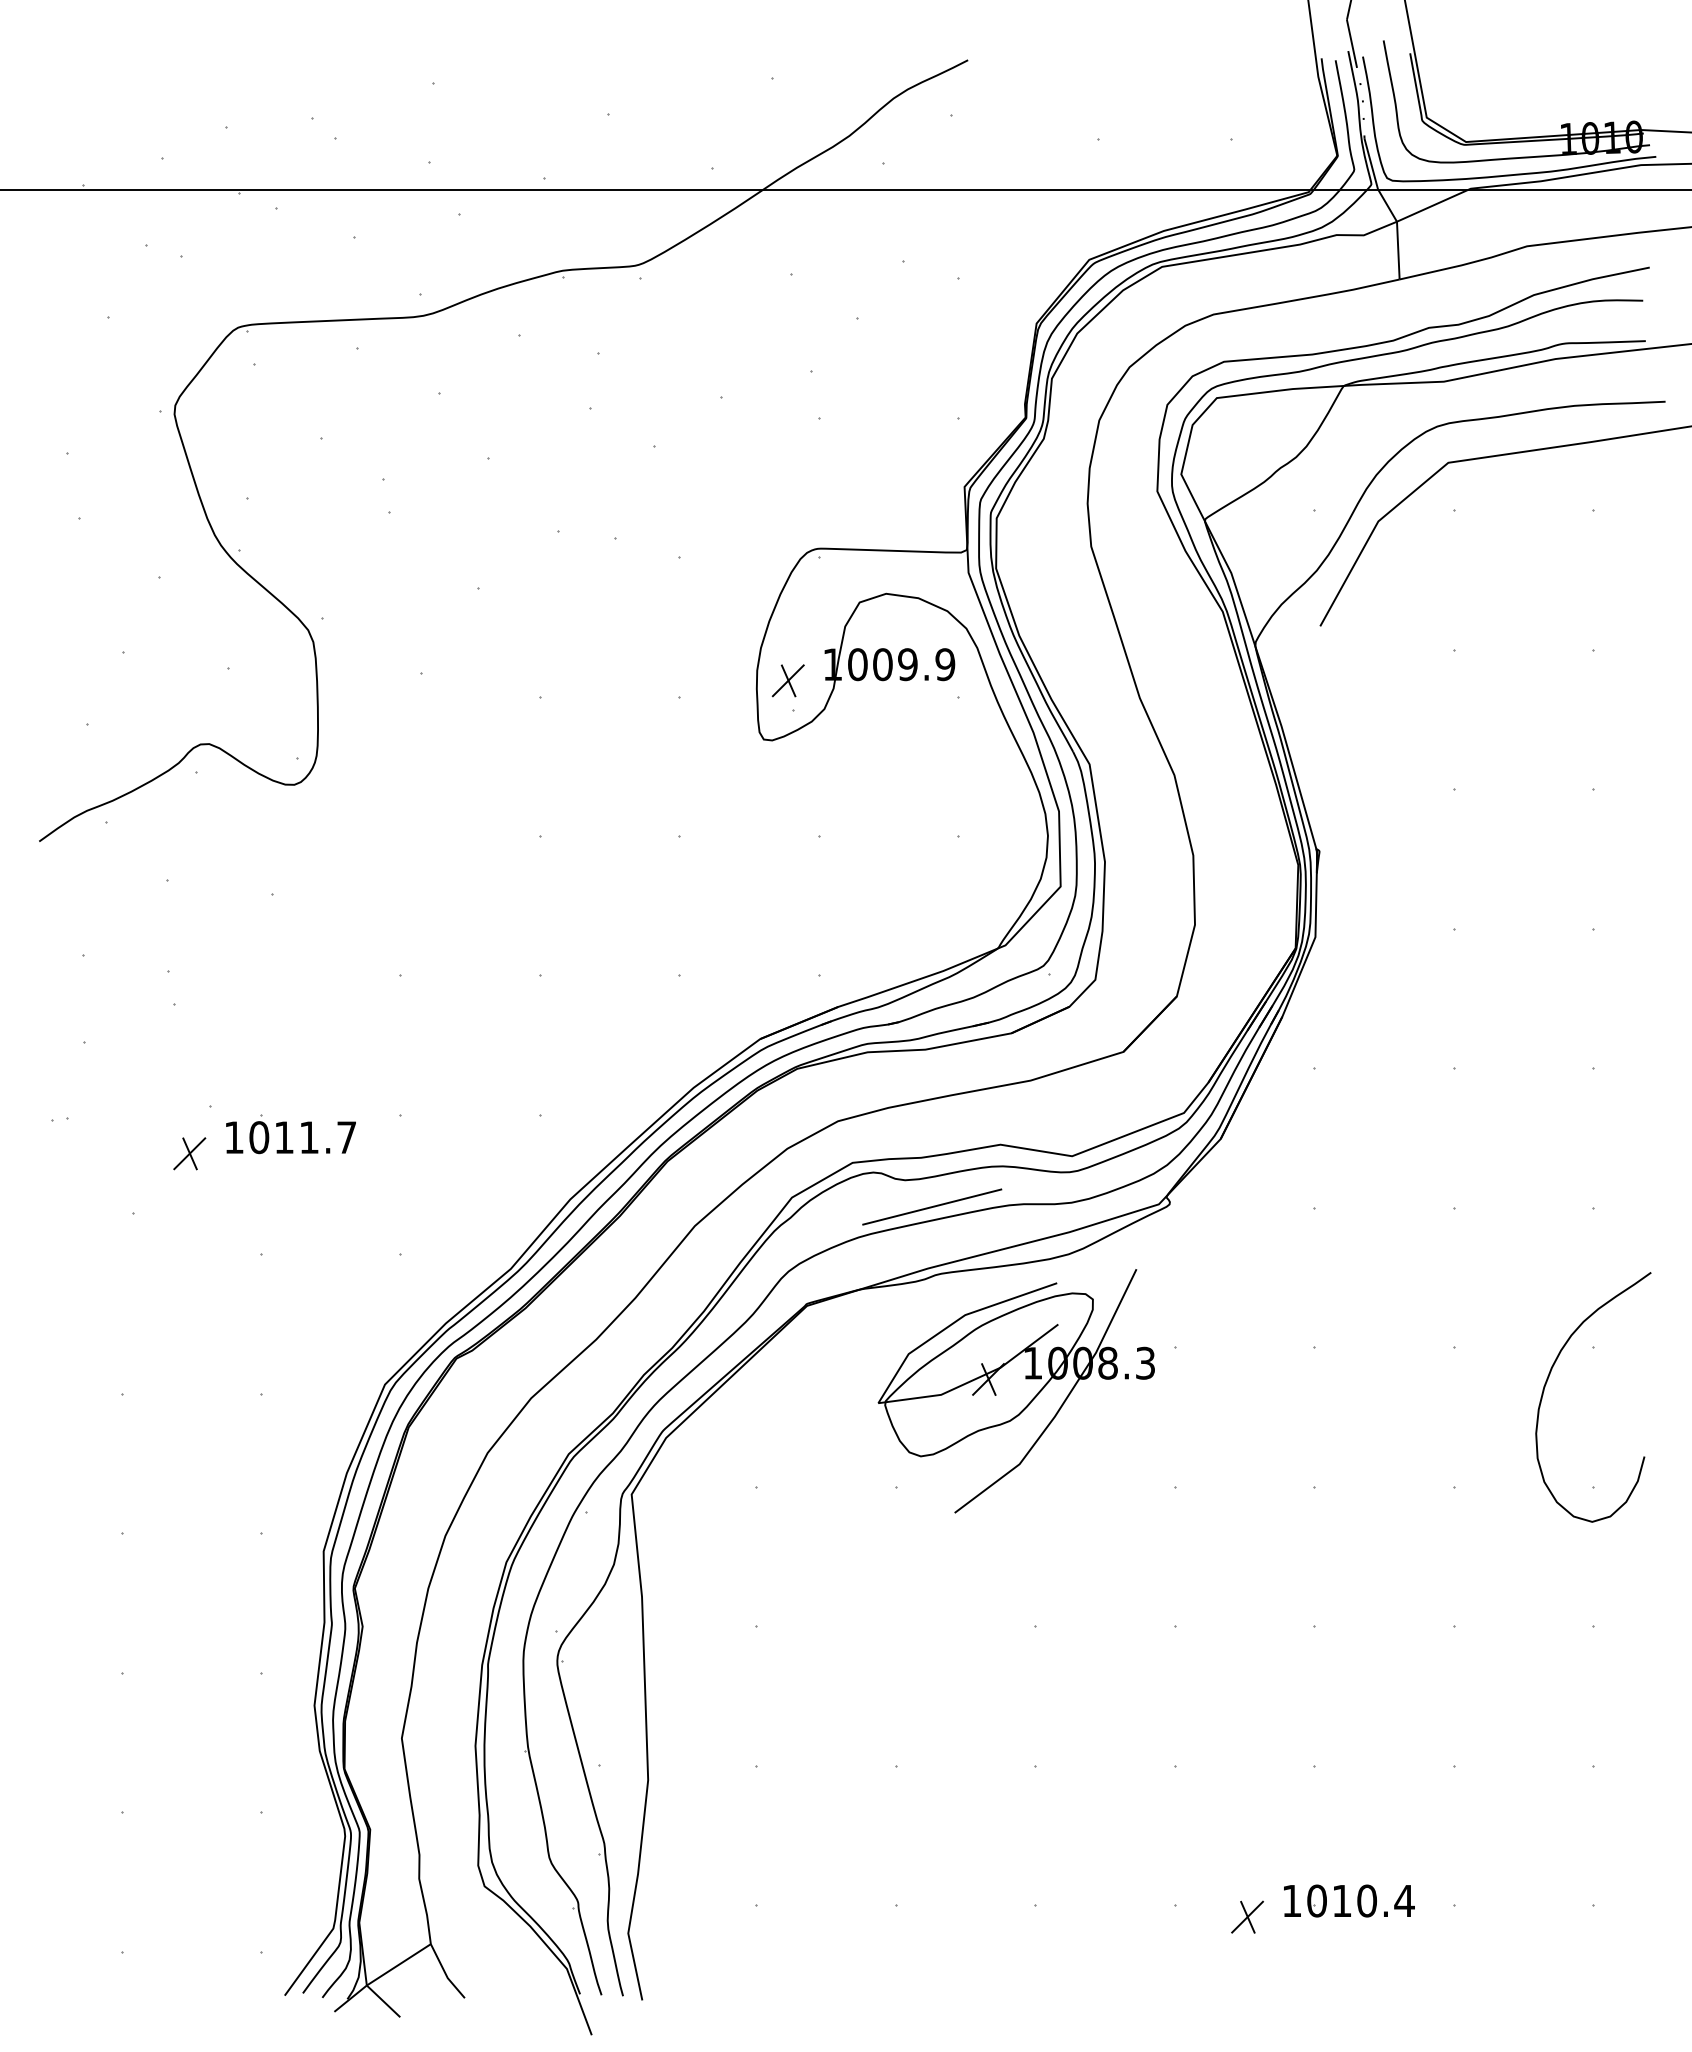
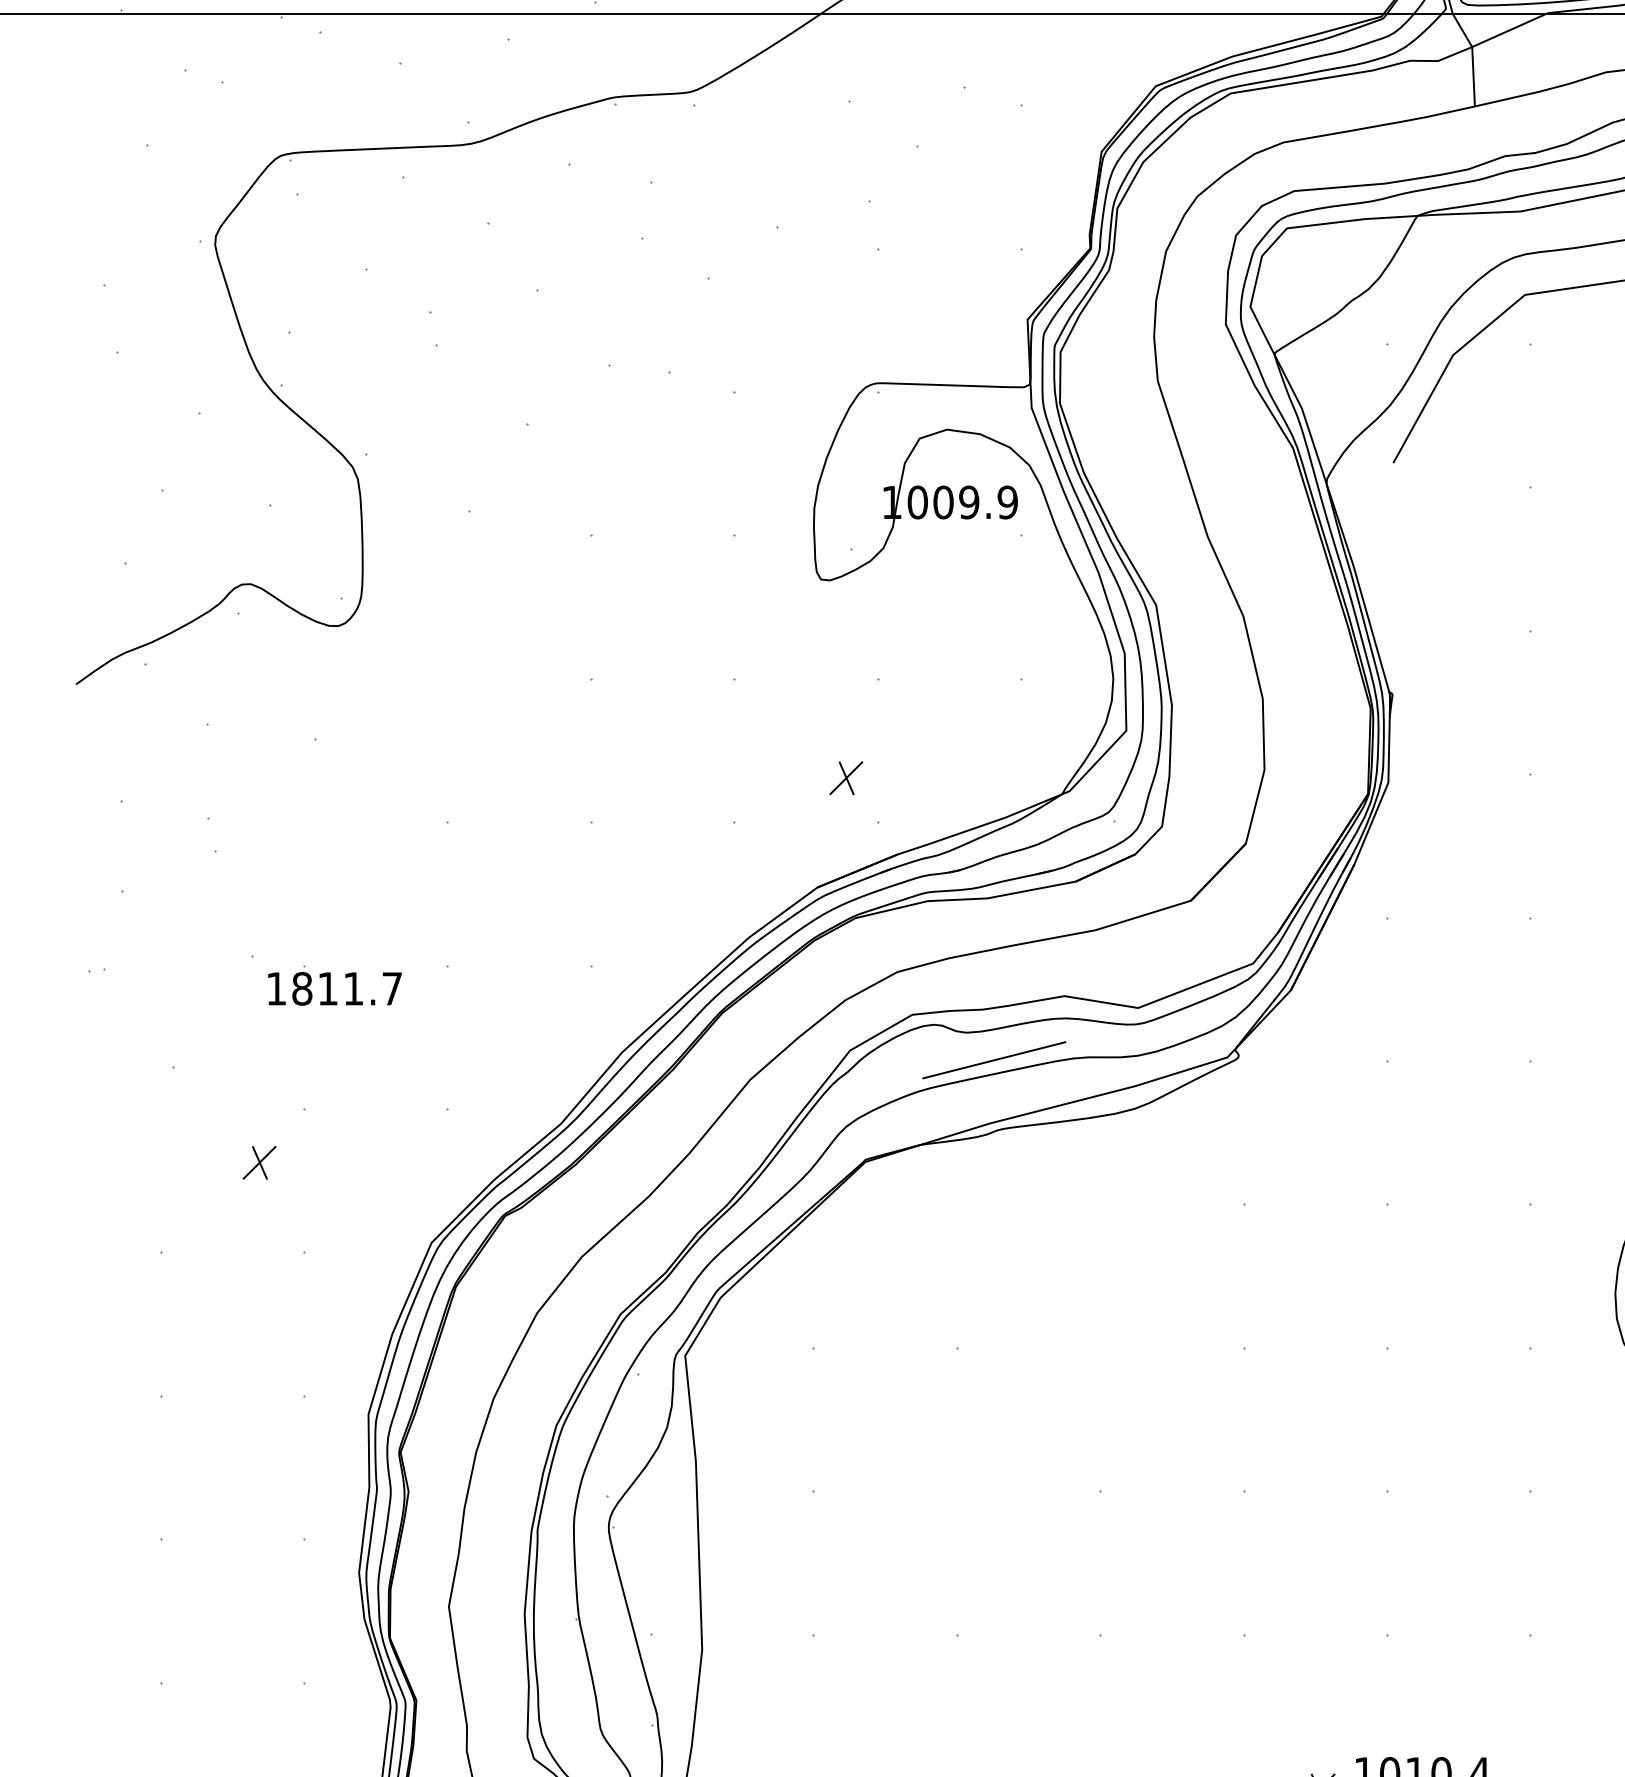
part: (787, 680) -> (845, 777), moved
text: (259, 1137) -> (302, 988), 1011.7 -> 1811.7
part: (189, 1153) -> (259, 1162), moved
part: (1015, 1391) -> (1079, 1249), removed

